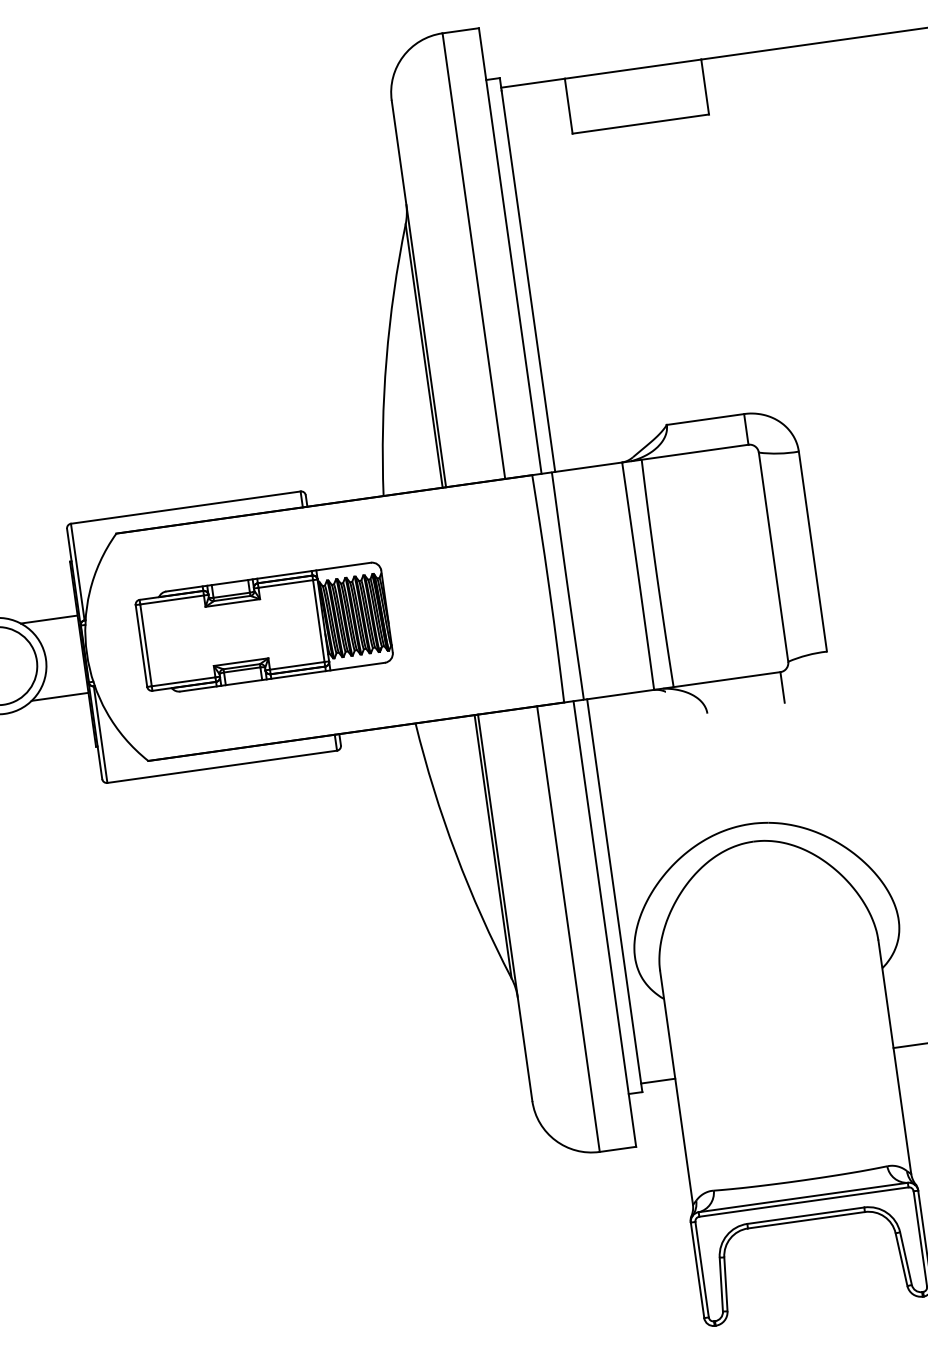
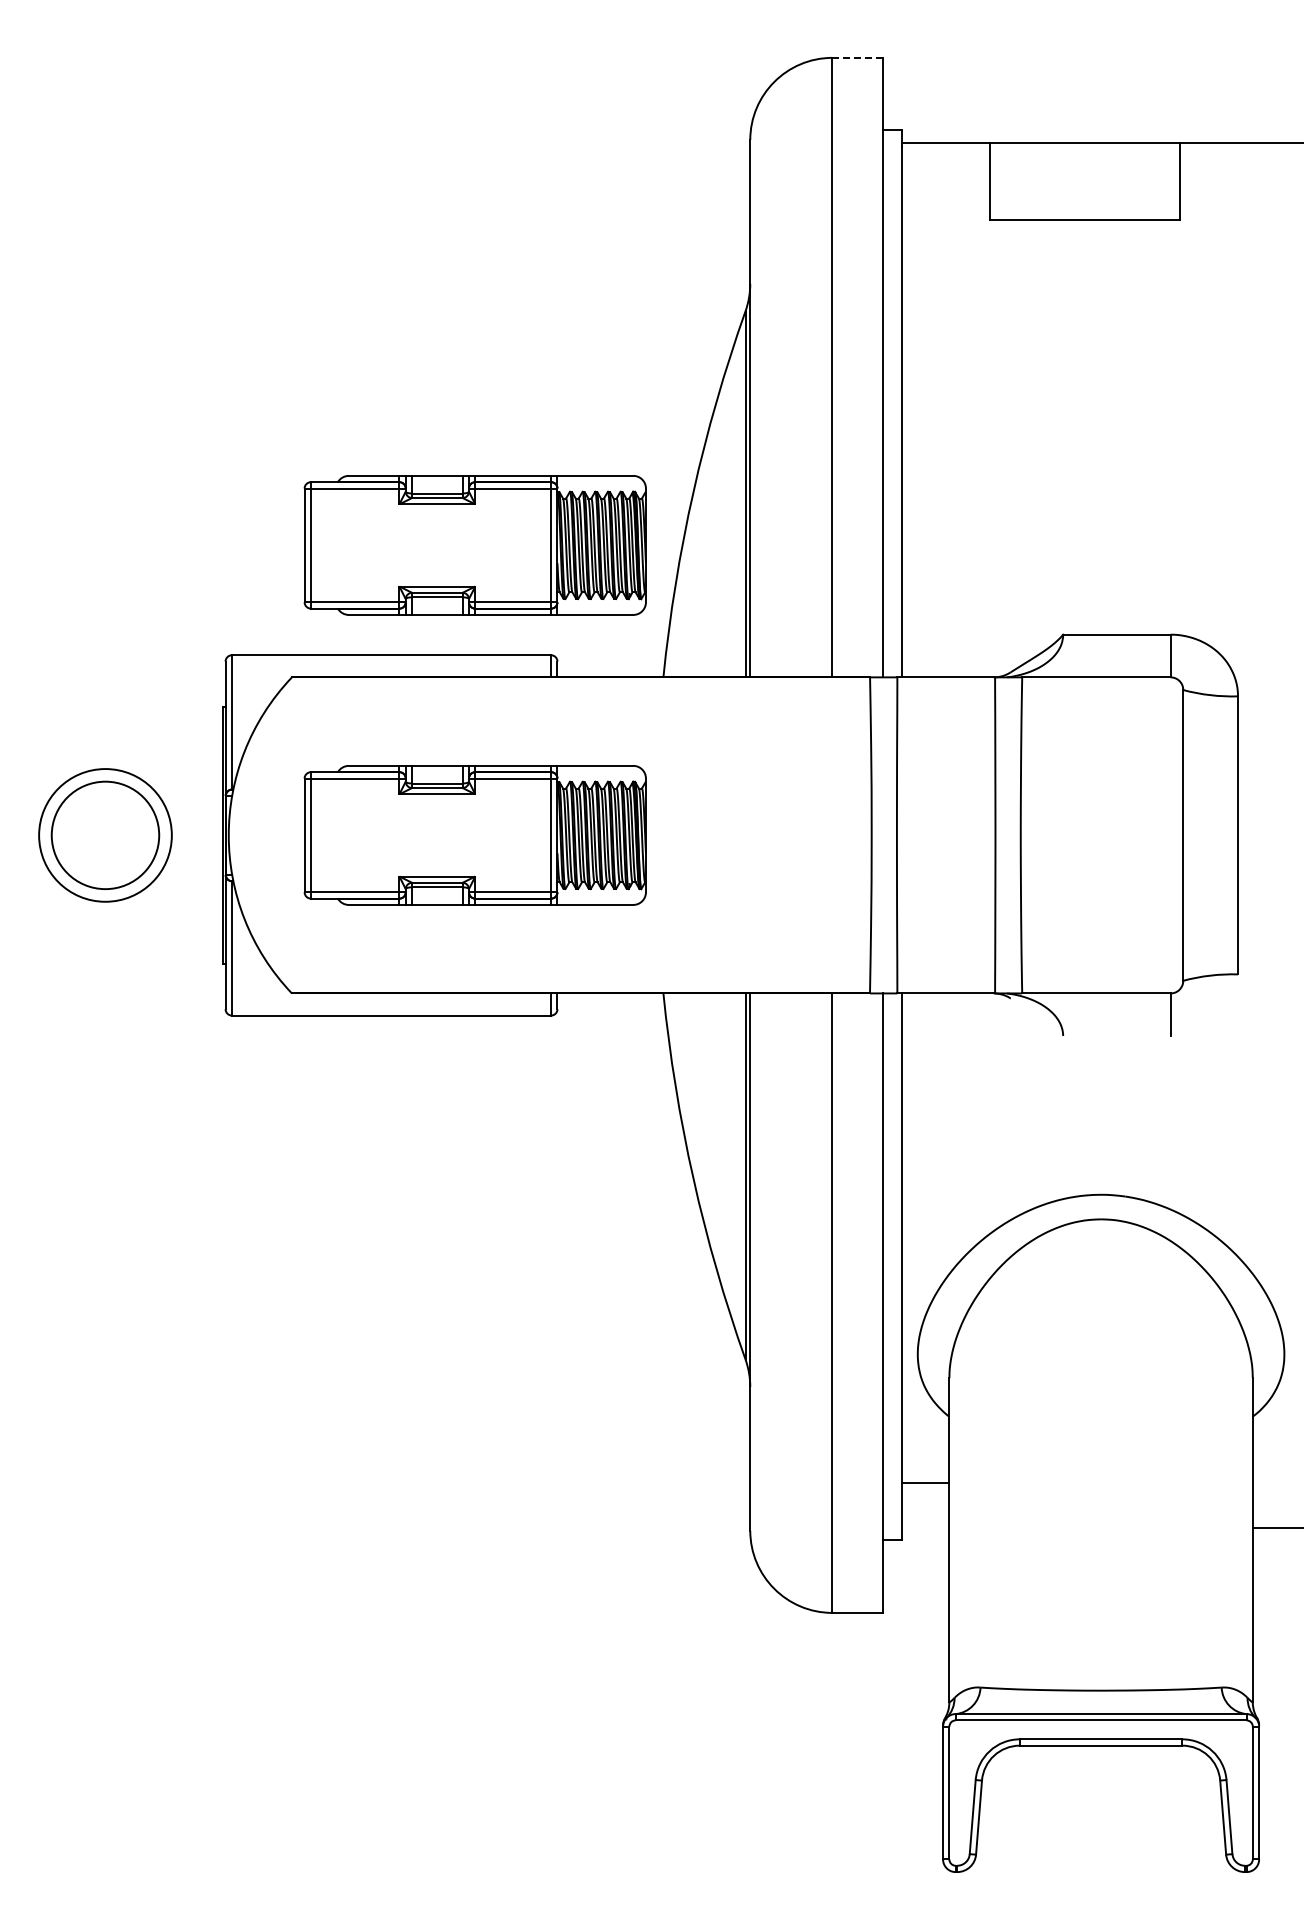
line: (460, 30) -> (857, 57), solid -> dashed
part: (234, 420) -> (474, 545), added
line: (48, 619) -> (183, 781), removed
line: (59, 697) -> (183, 889), removed
line: (658, 1081) -> (925, 1482), moved

